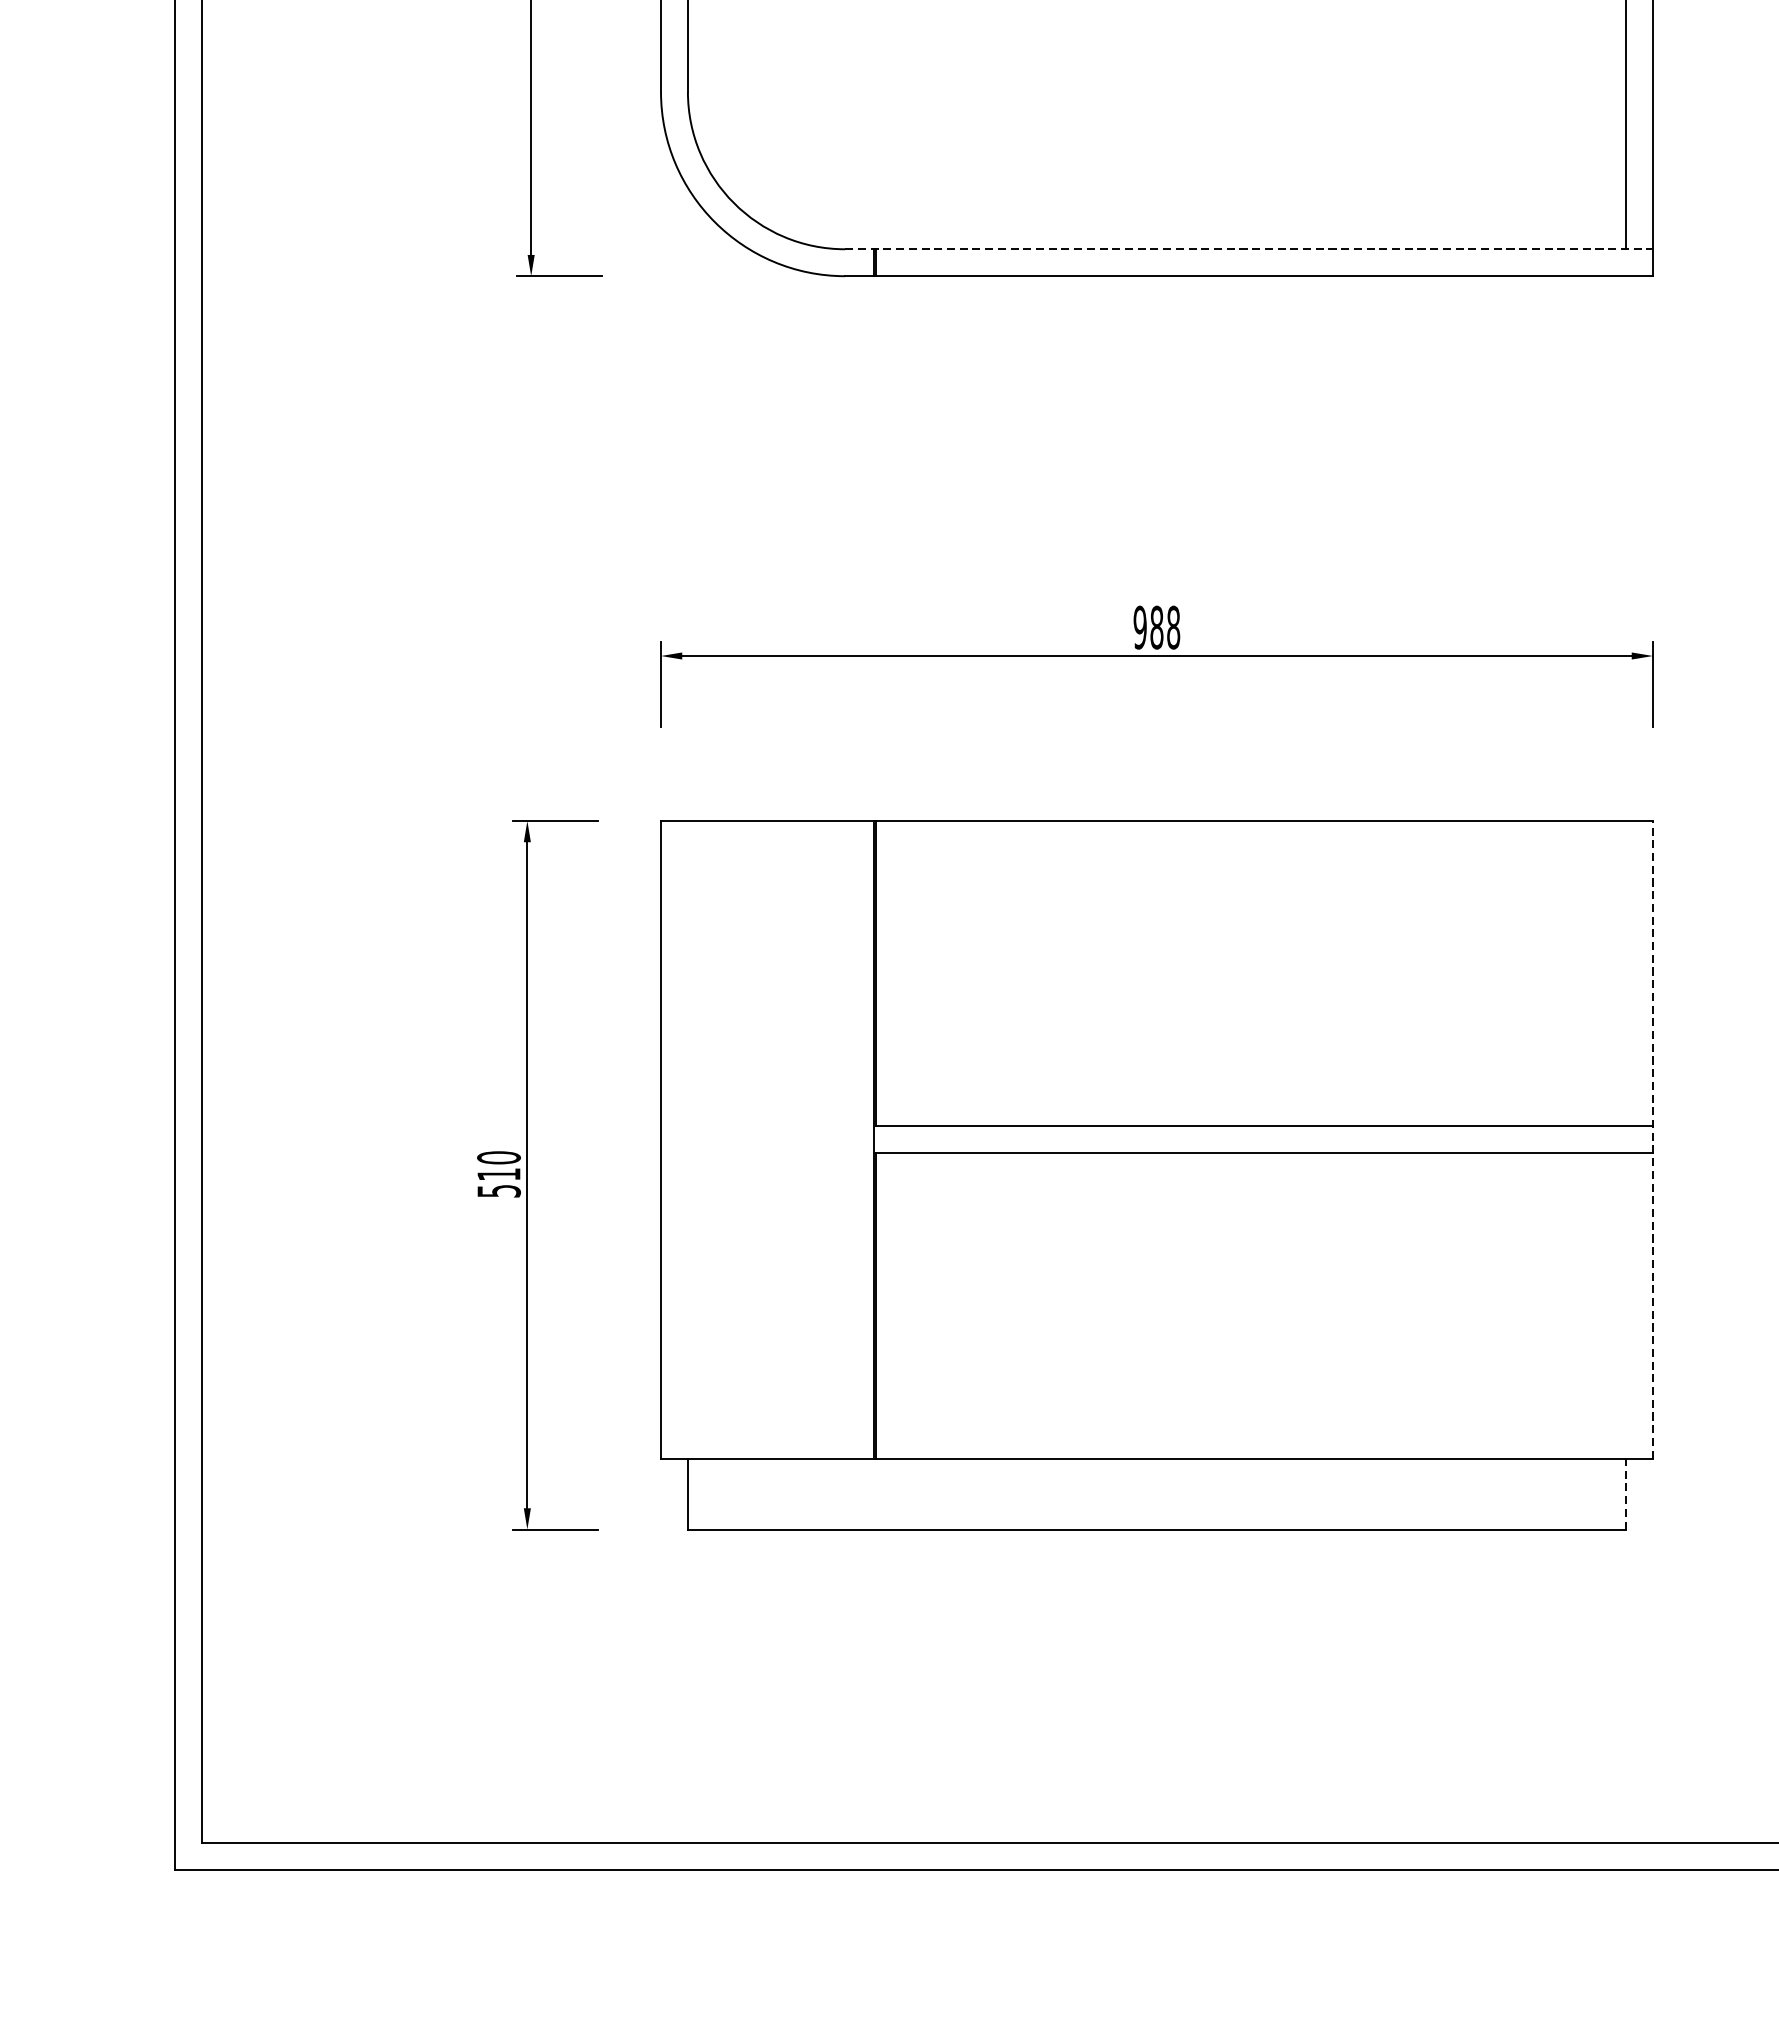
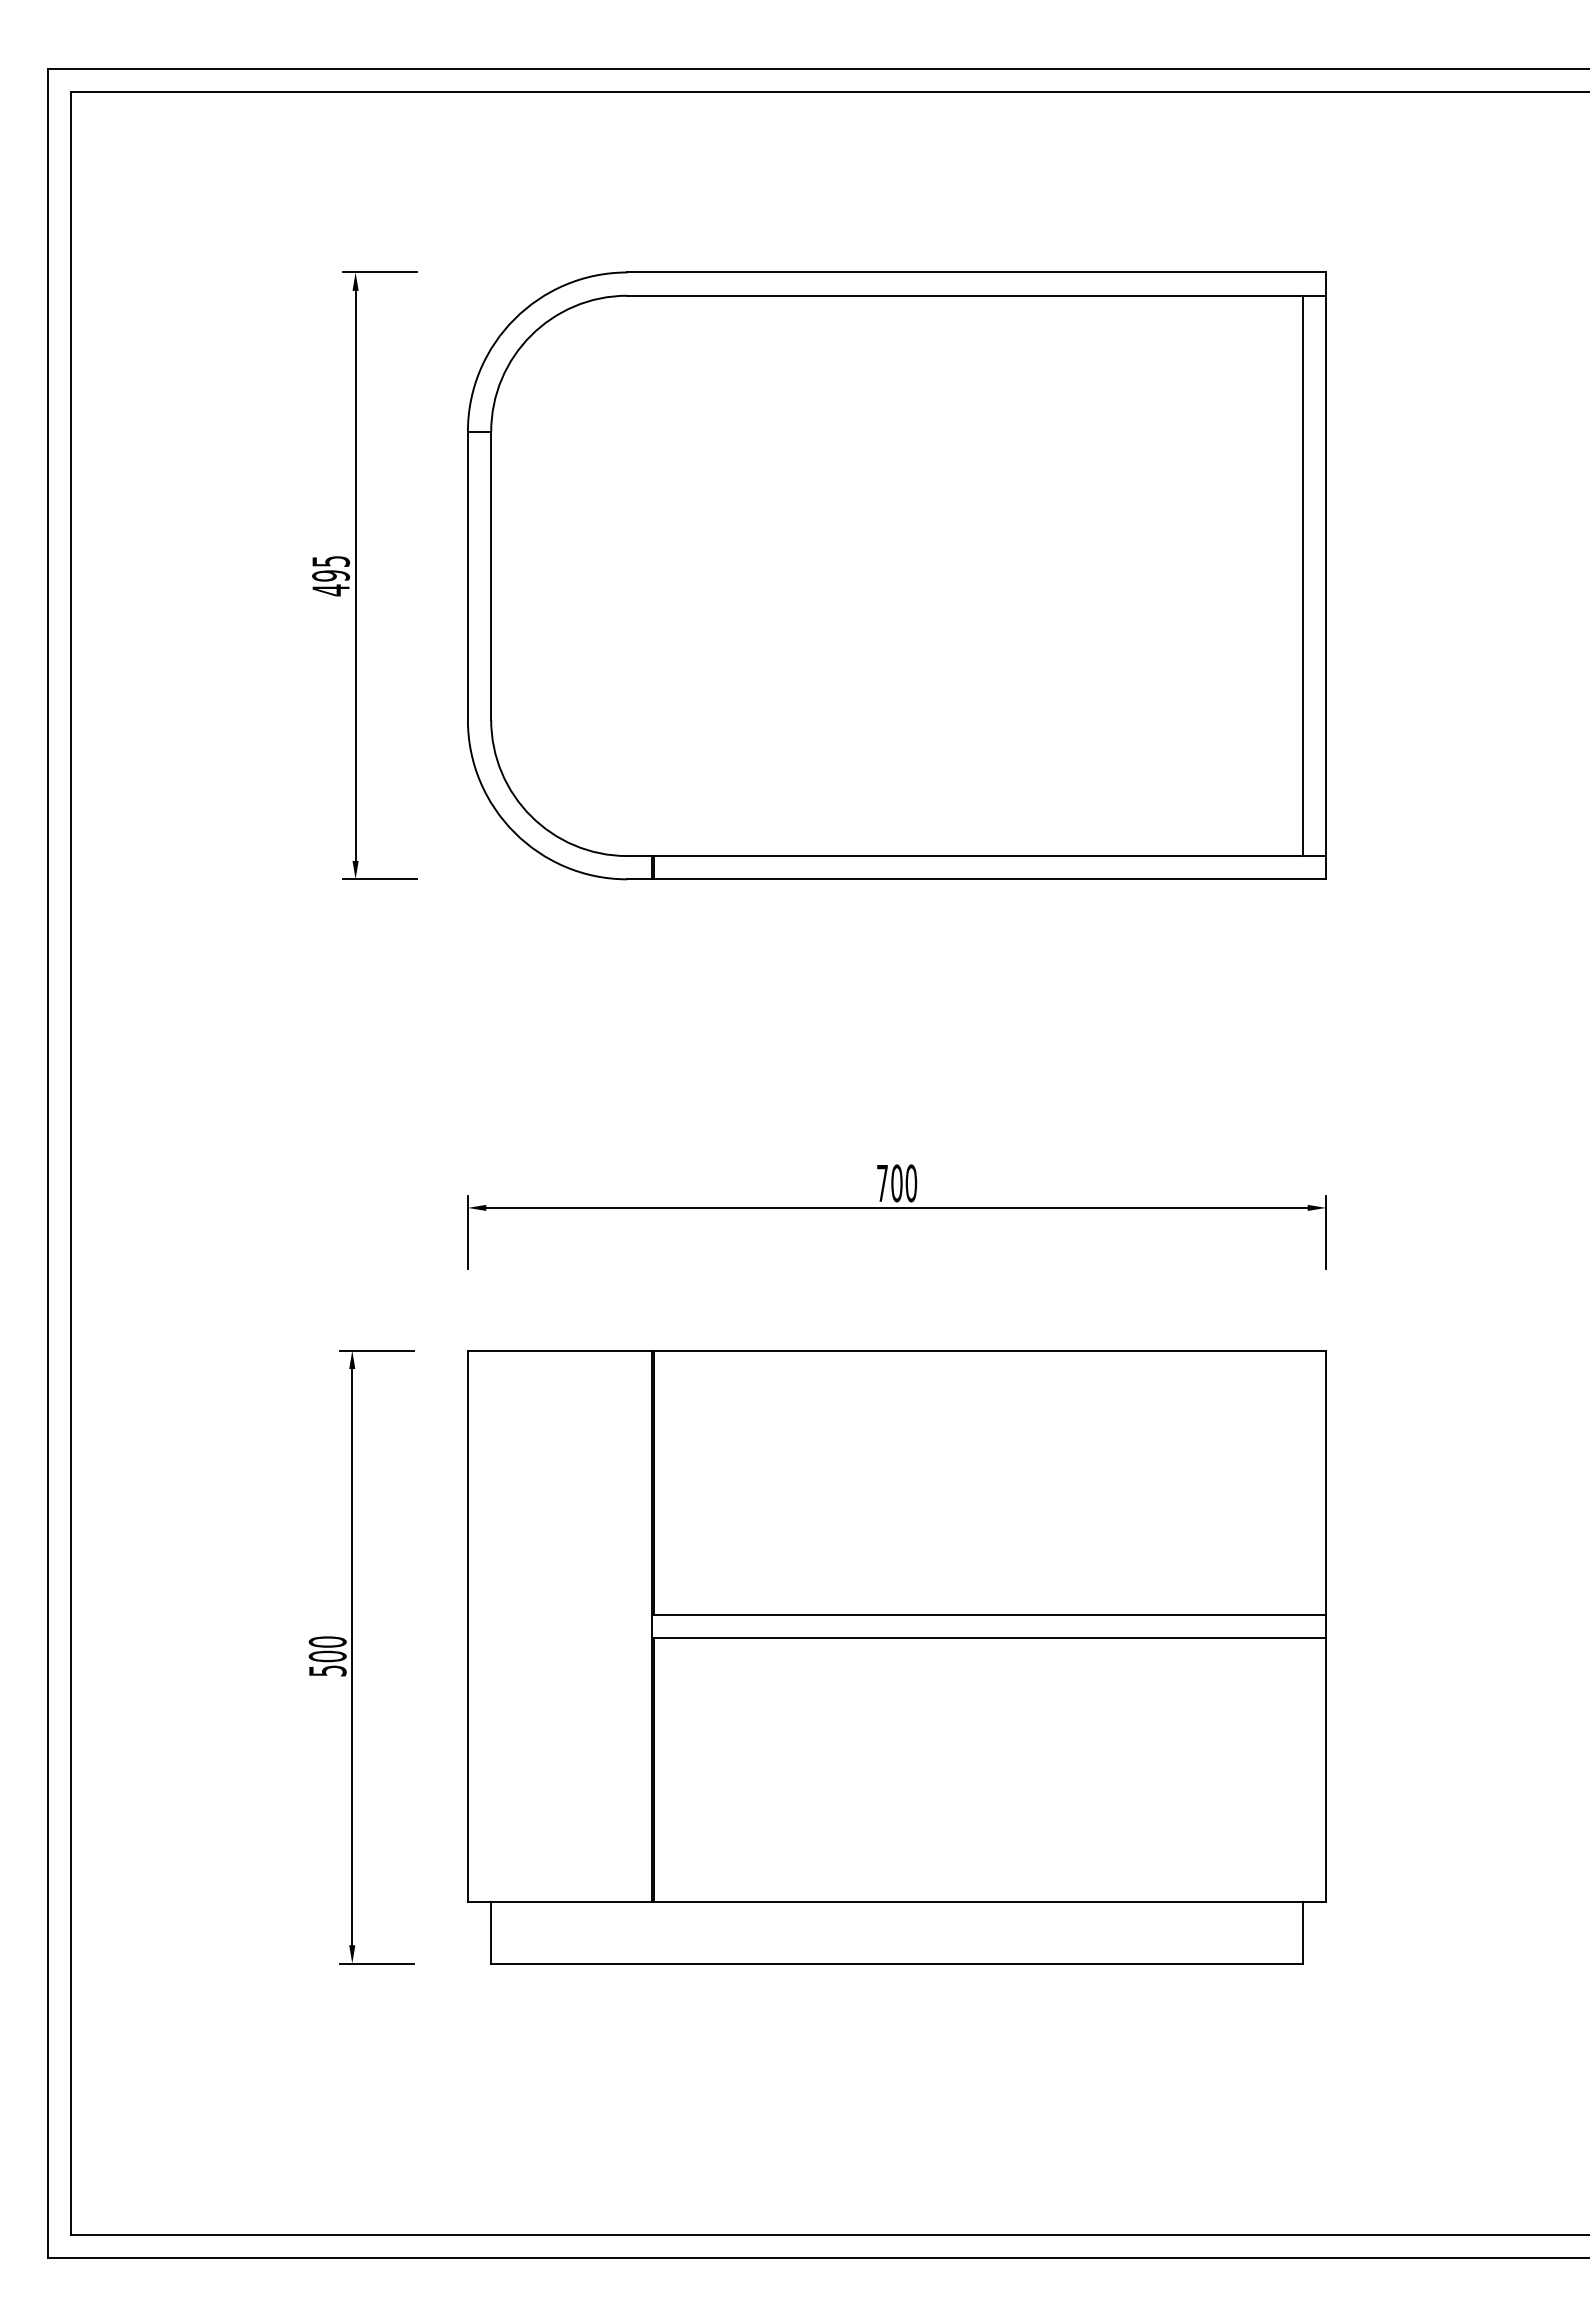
line: (1250, 249) -> (977, 856), dashed -> solid
text: (1156, 627) -> (896, 1183), 988 -> 700
line: (1653, 1139) -> (1326, 1626), dashed -> solid
text: (498, 1174) -> (327, 1656), 510 -> 500
line: (1625, 1494) -> (1302, 1933), dashed -> solid

